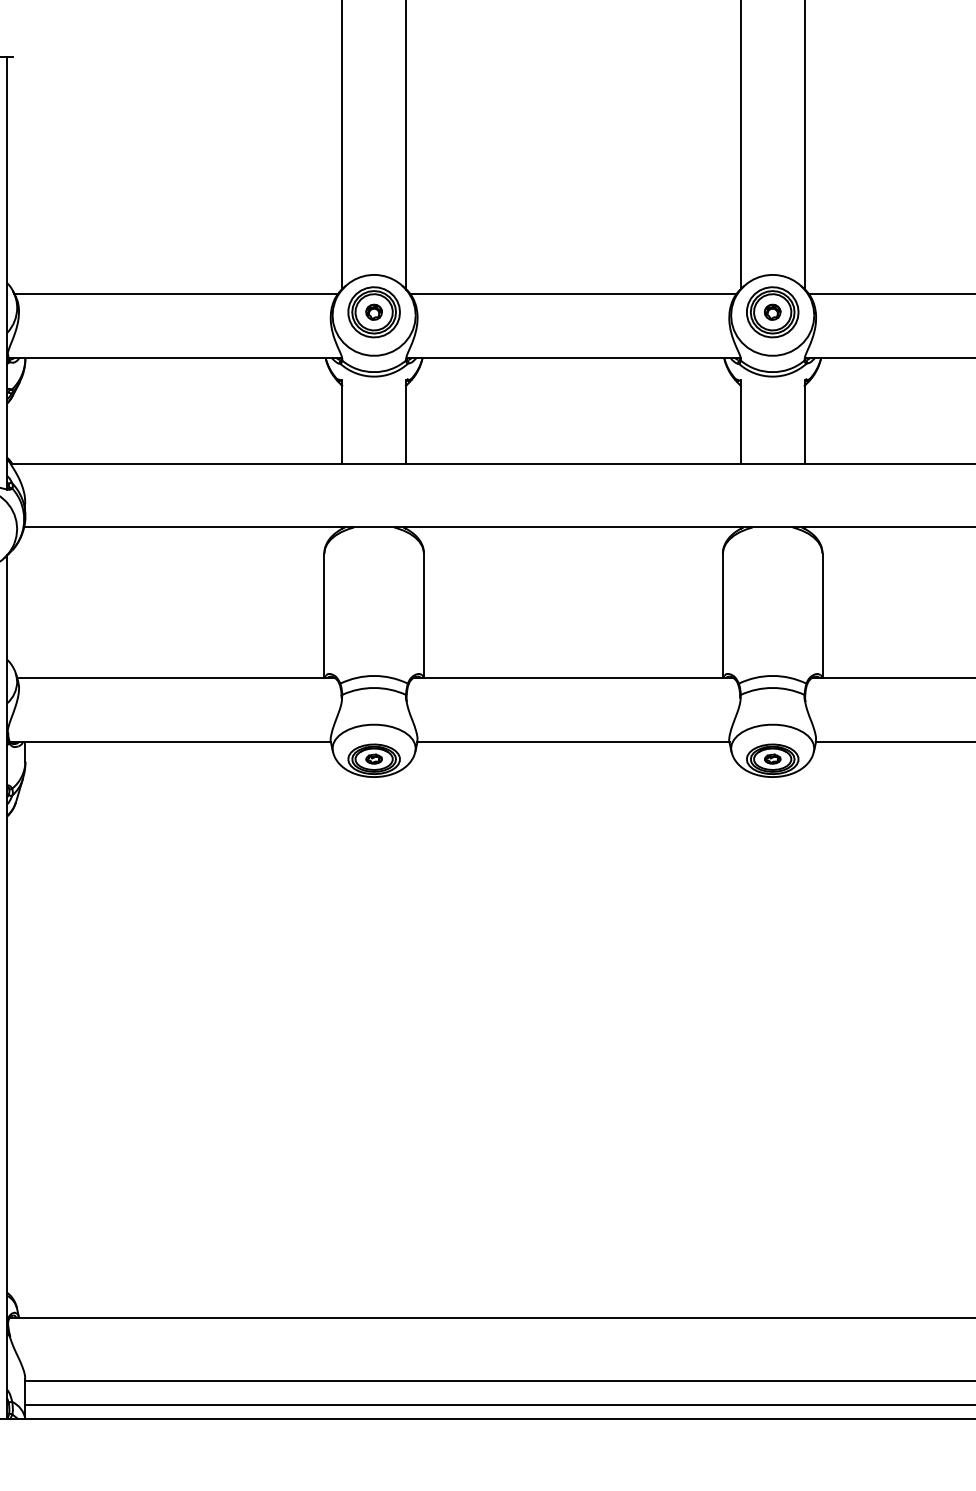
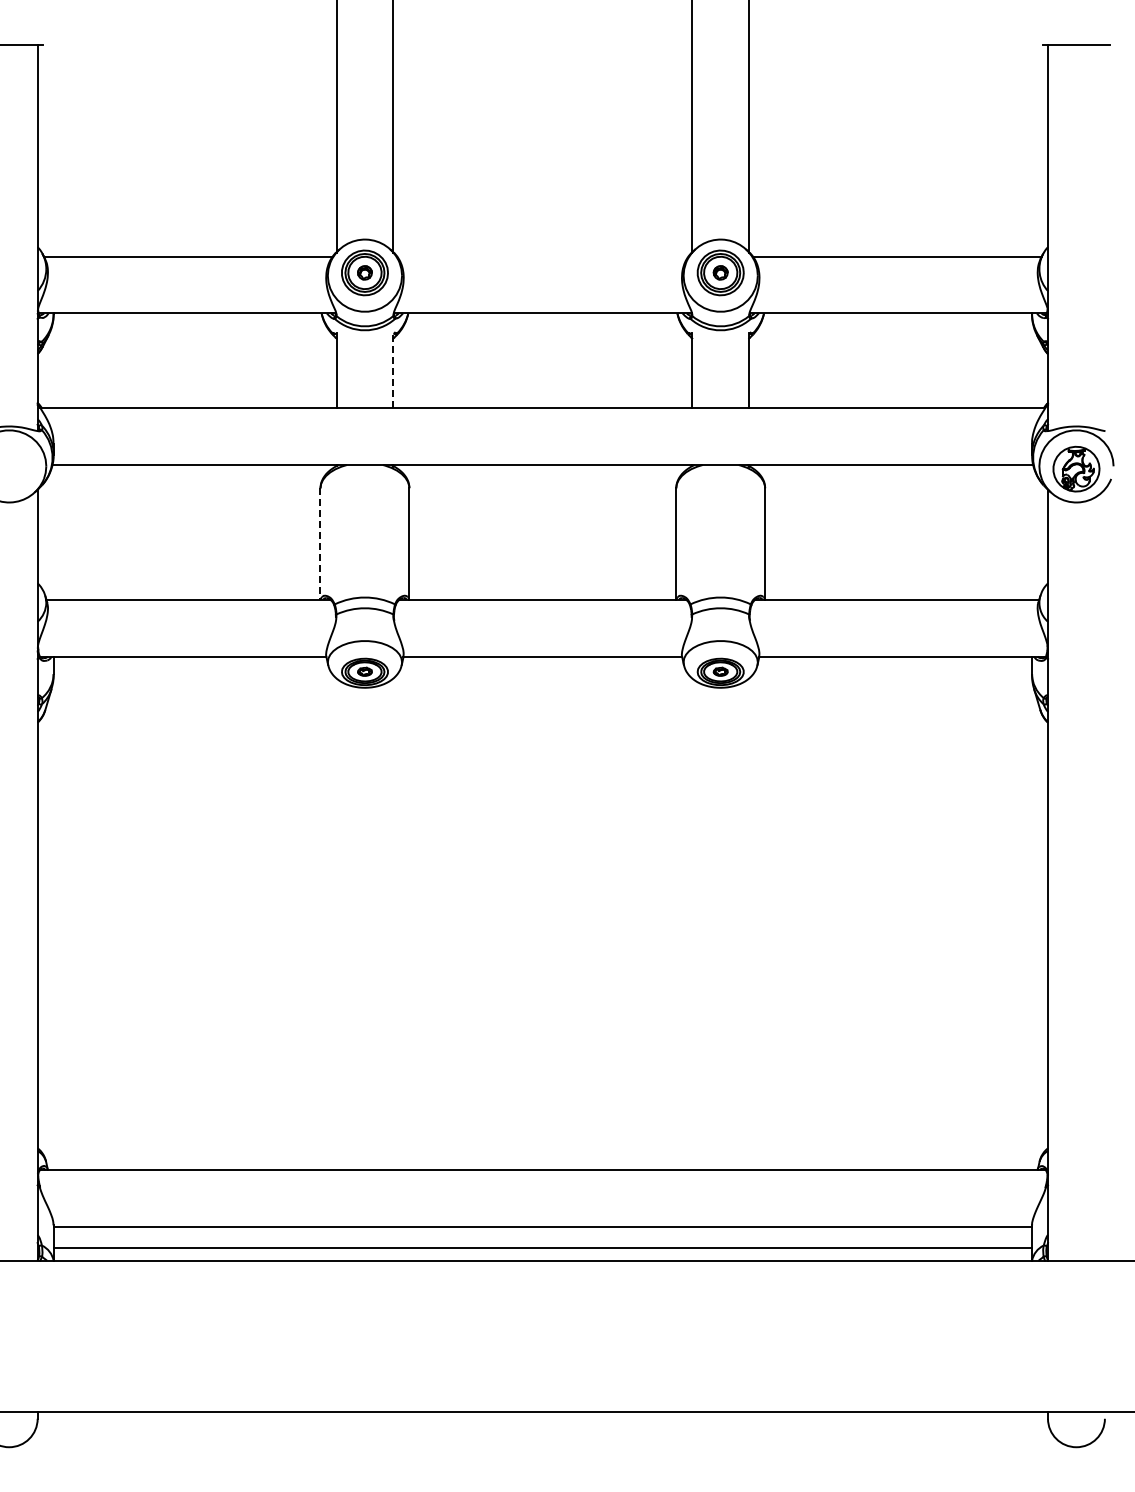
line: (573, 293) -> (542, 256), removed
line: (406, 421) -> (393, 370), solid -> dashed
line: (324, 616) -> (320, 544), solid -> dashed

